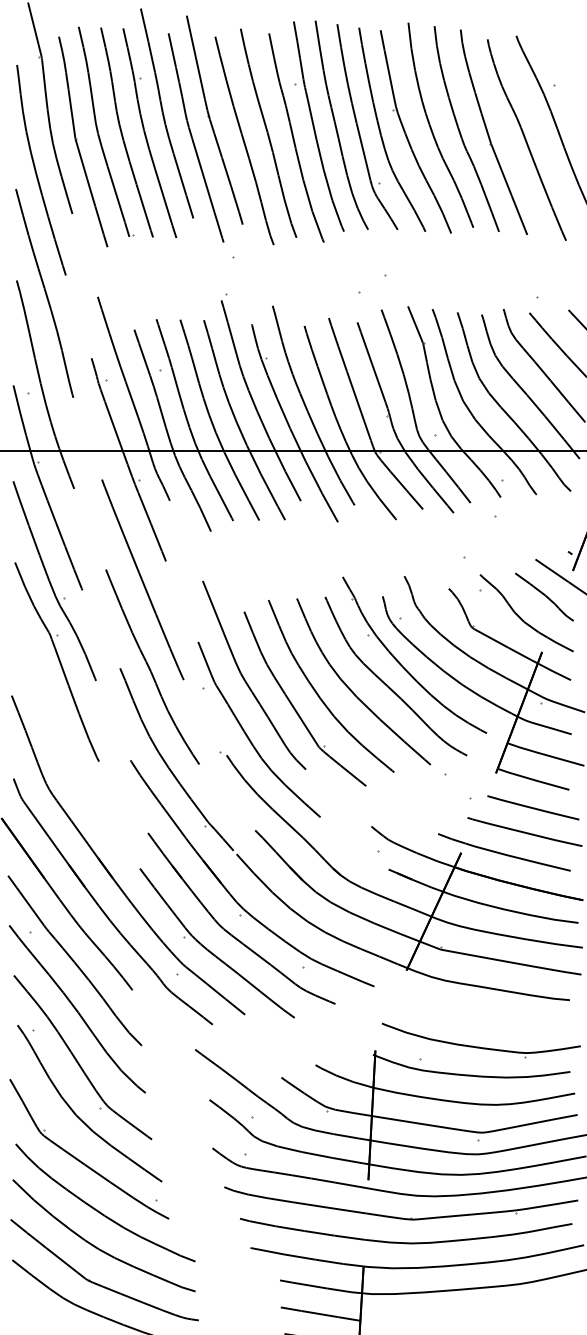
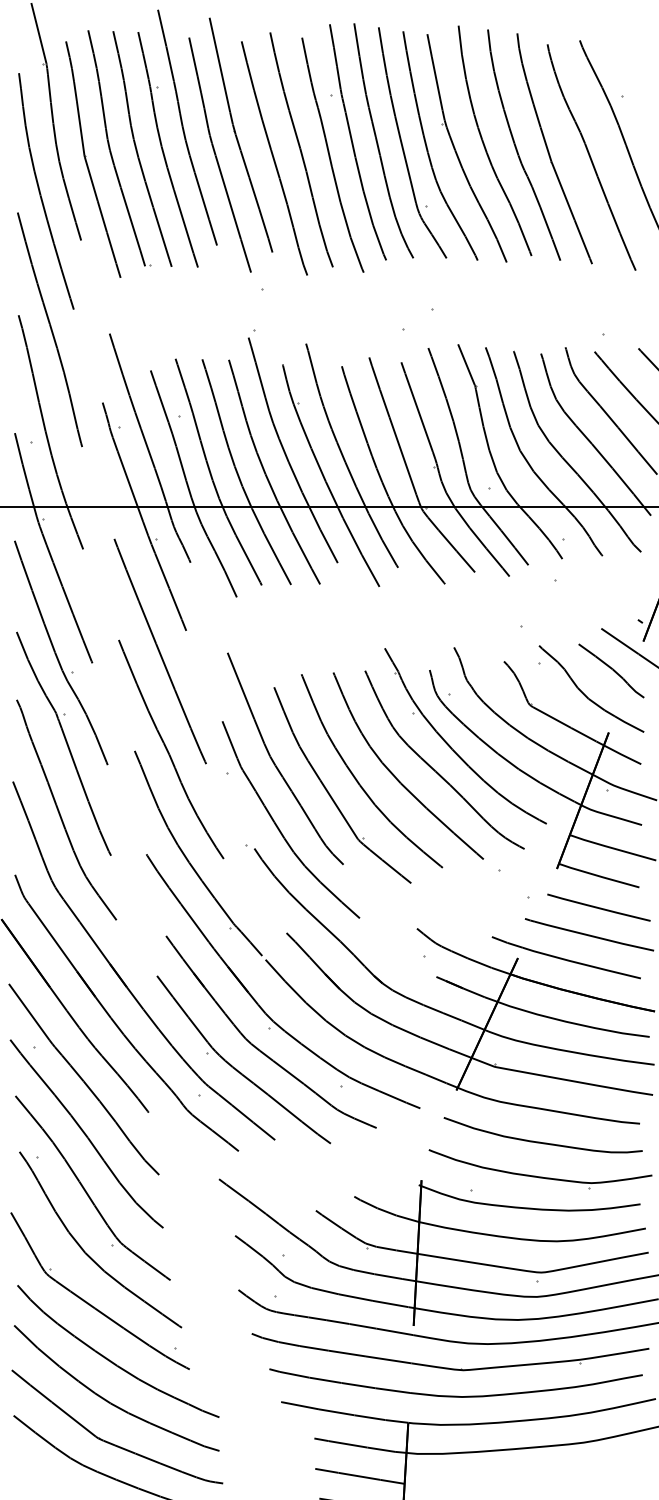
curve: (53, 721) -> (59, 810), added
curve: (481, 1016) -> (540, 1141), added

